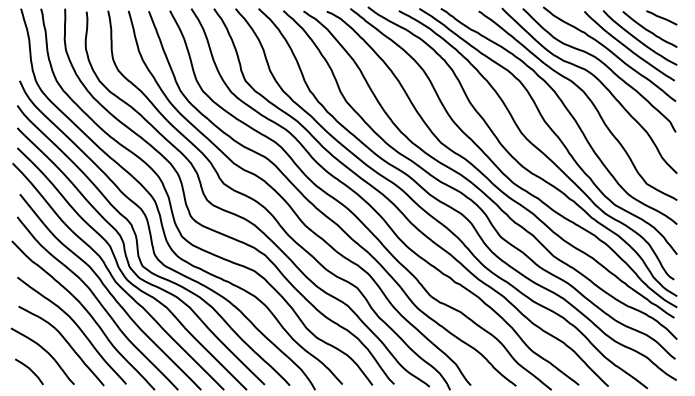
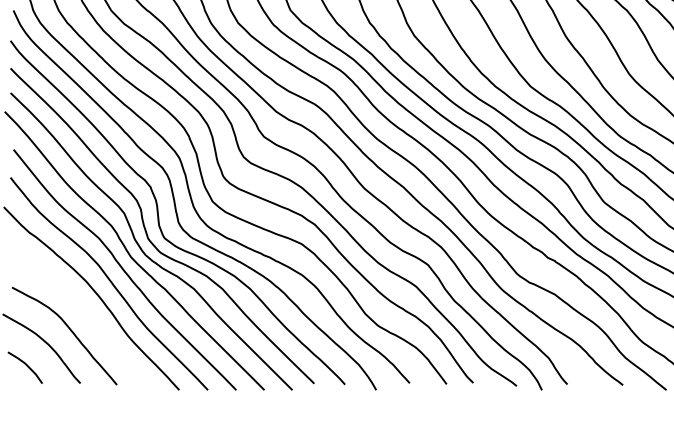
curve: (76, 326) -> (83, 312), removed

